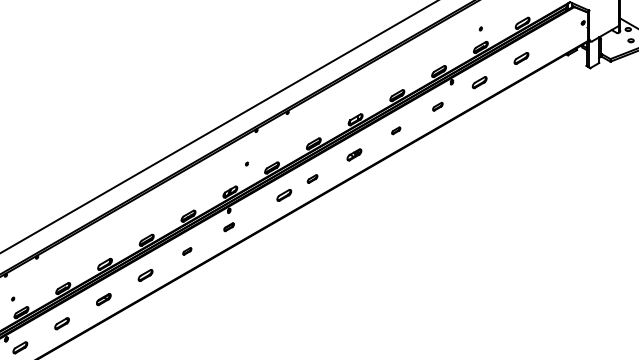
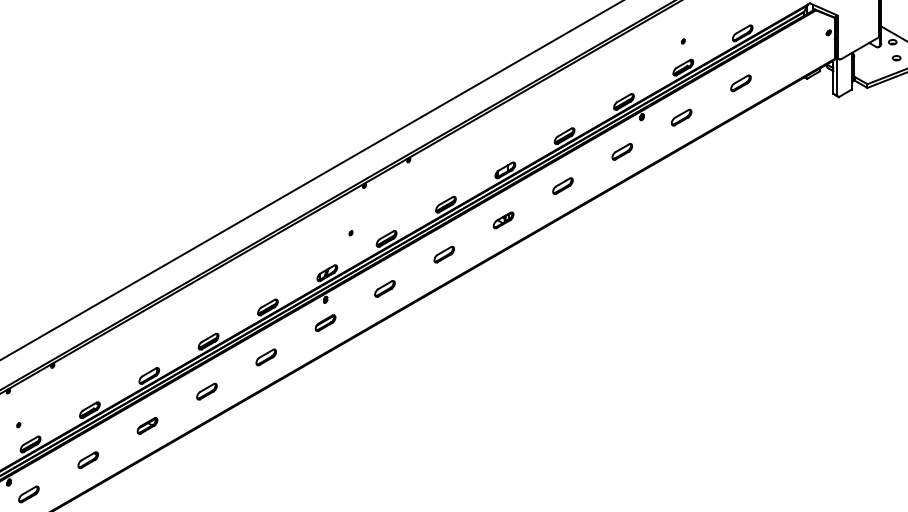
part: (437, 106) -> (621, 151), size x1.43
part: (395, 130) -> (562, 185), size x1.67
part: (312, 178) -> (443, 254), size x1.43
part: (283, 195) -> (384, 288), moved
part: (229, 226) -> (325, 322), size x1.43
part: (186, 251) -> (265, 357), size x1.67

